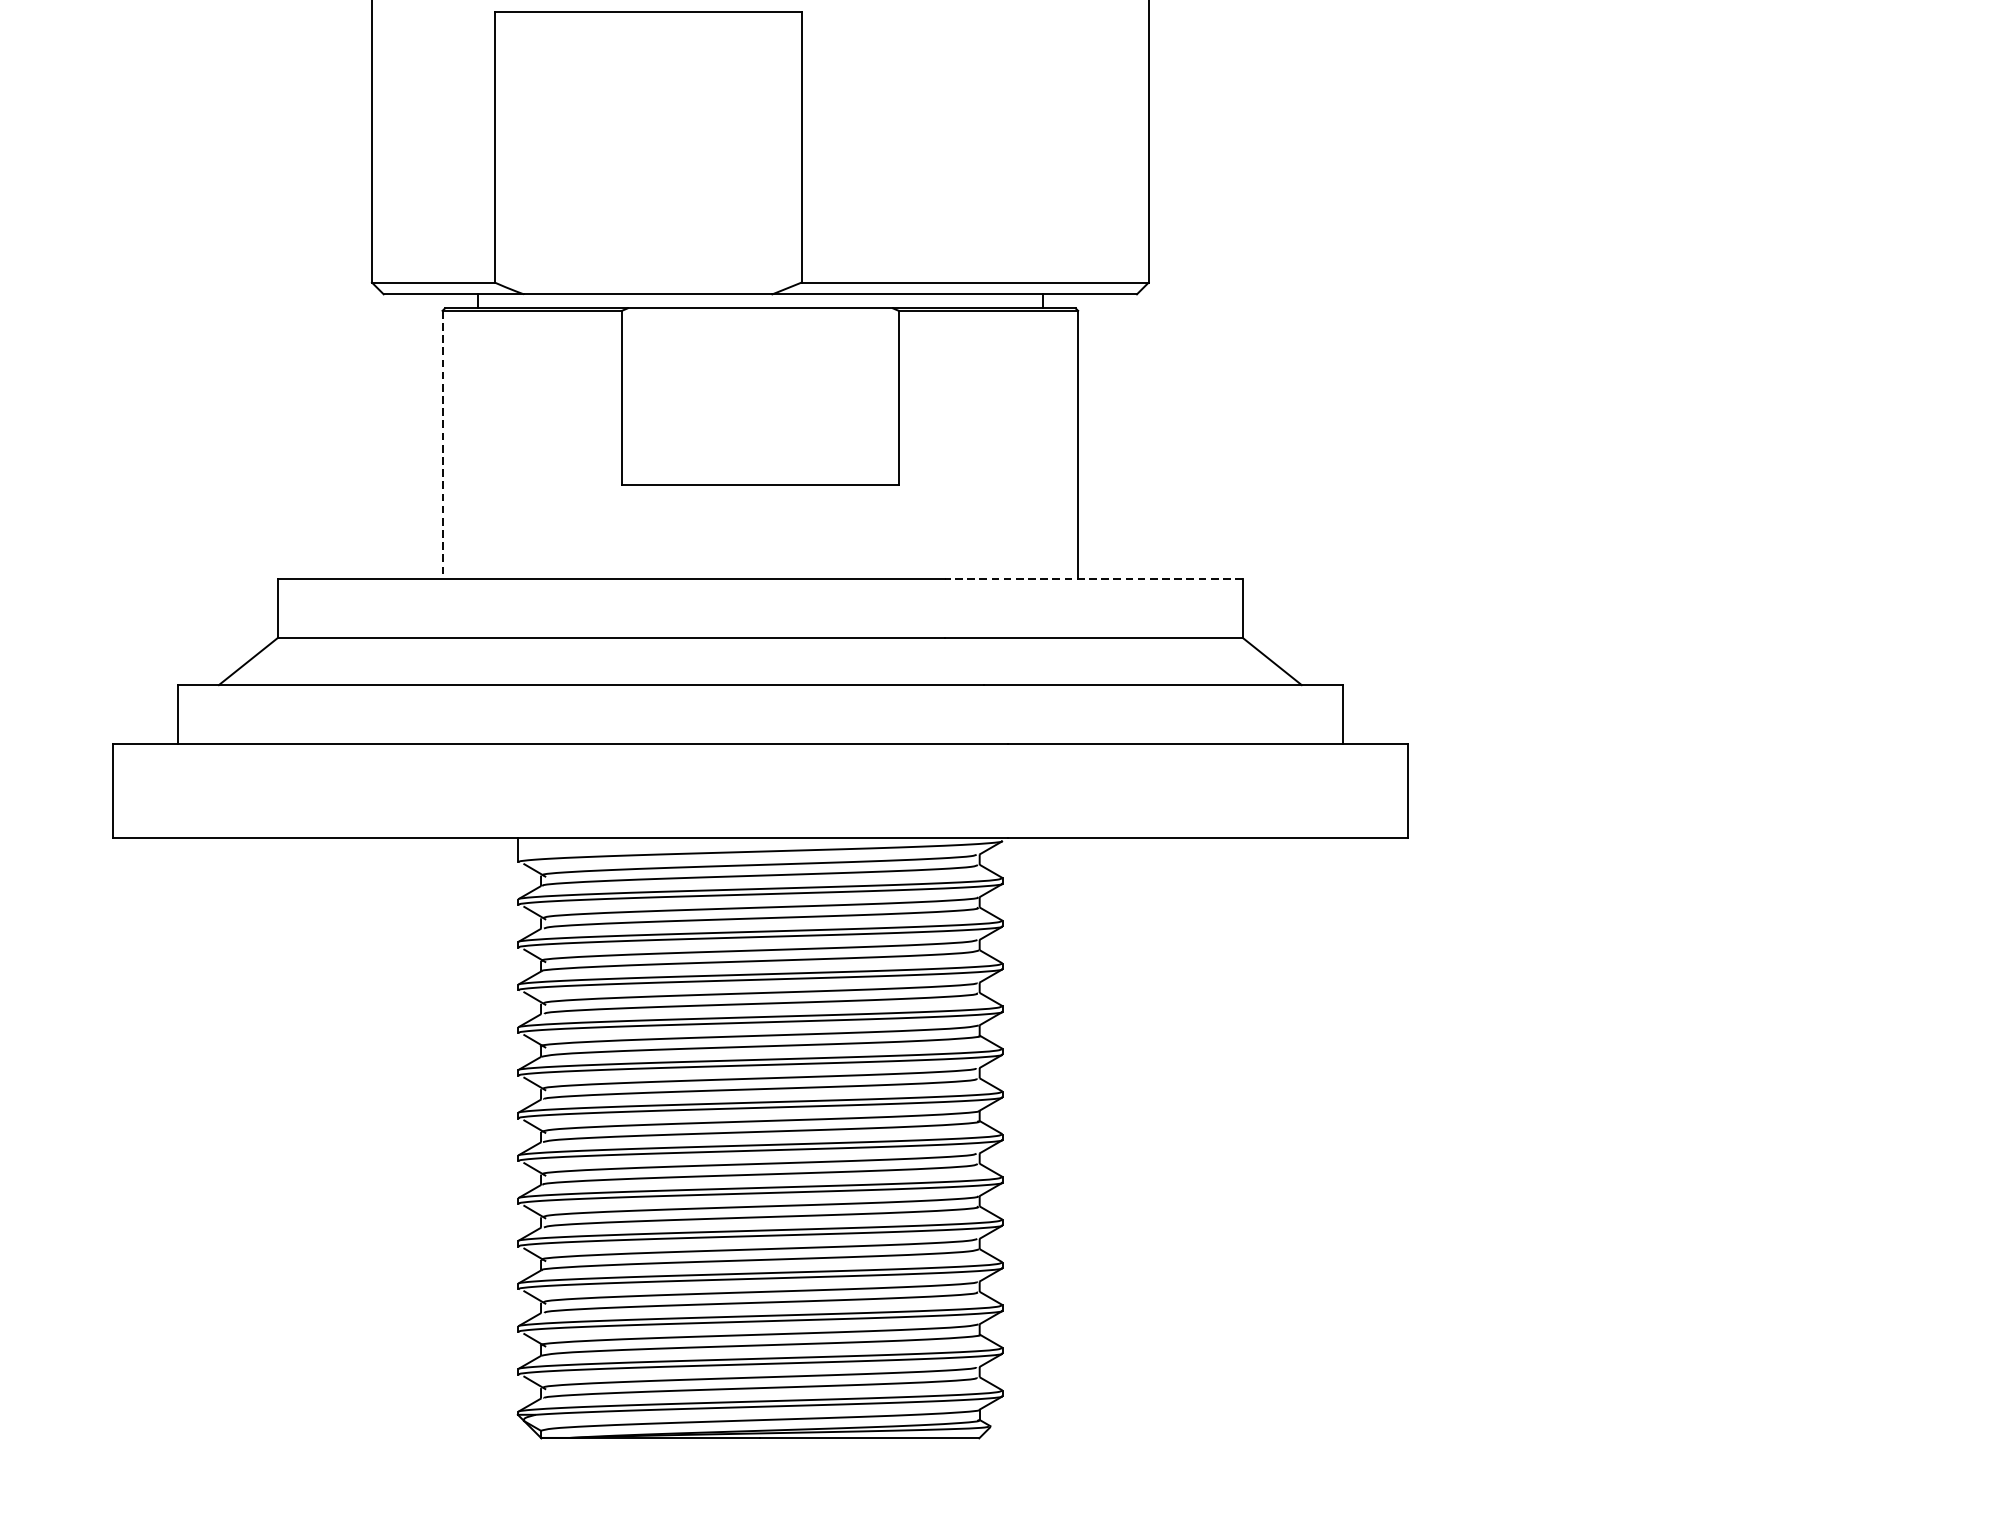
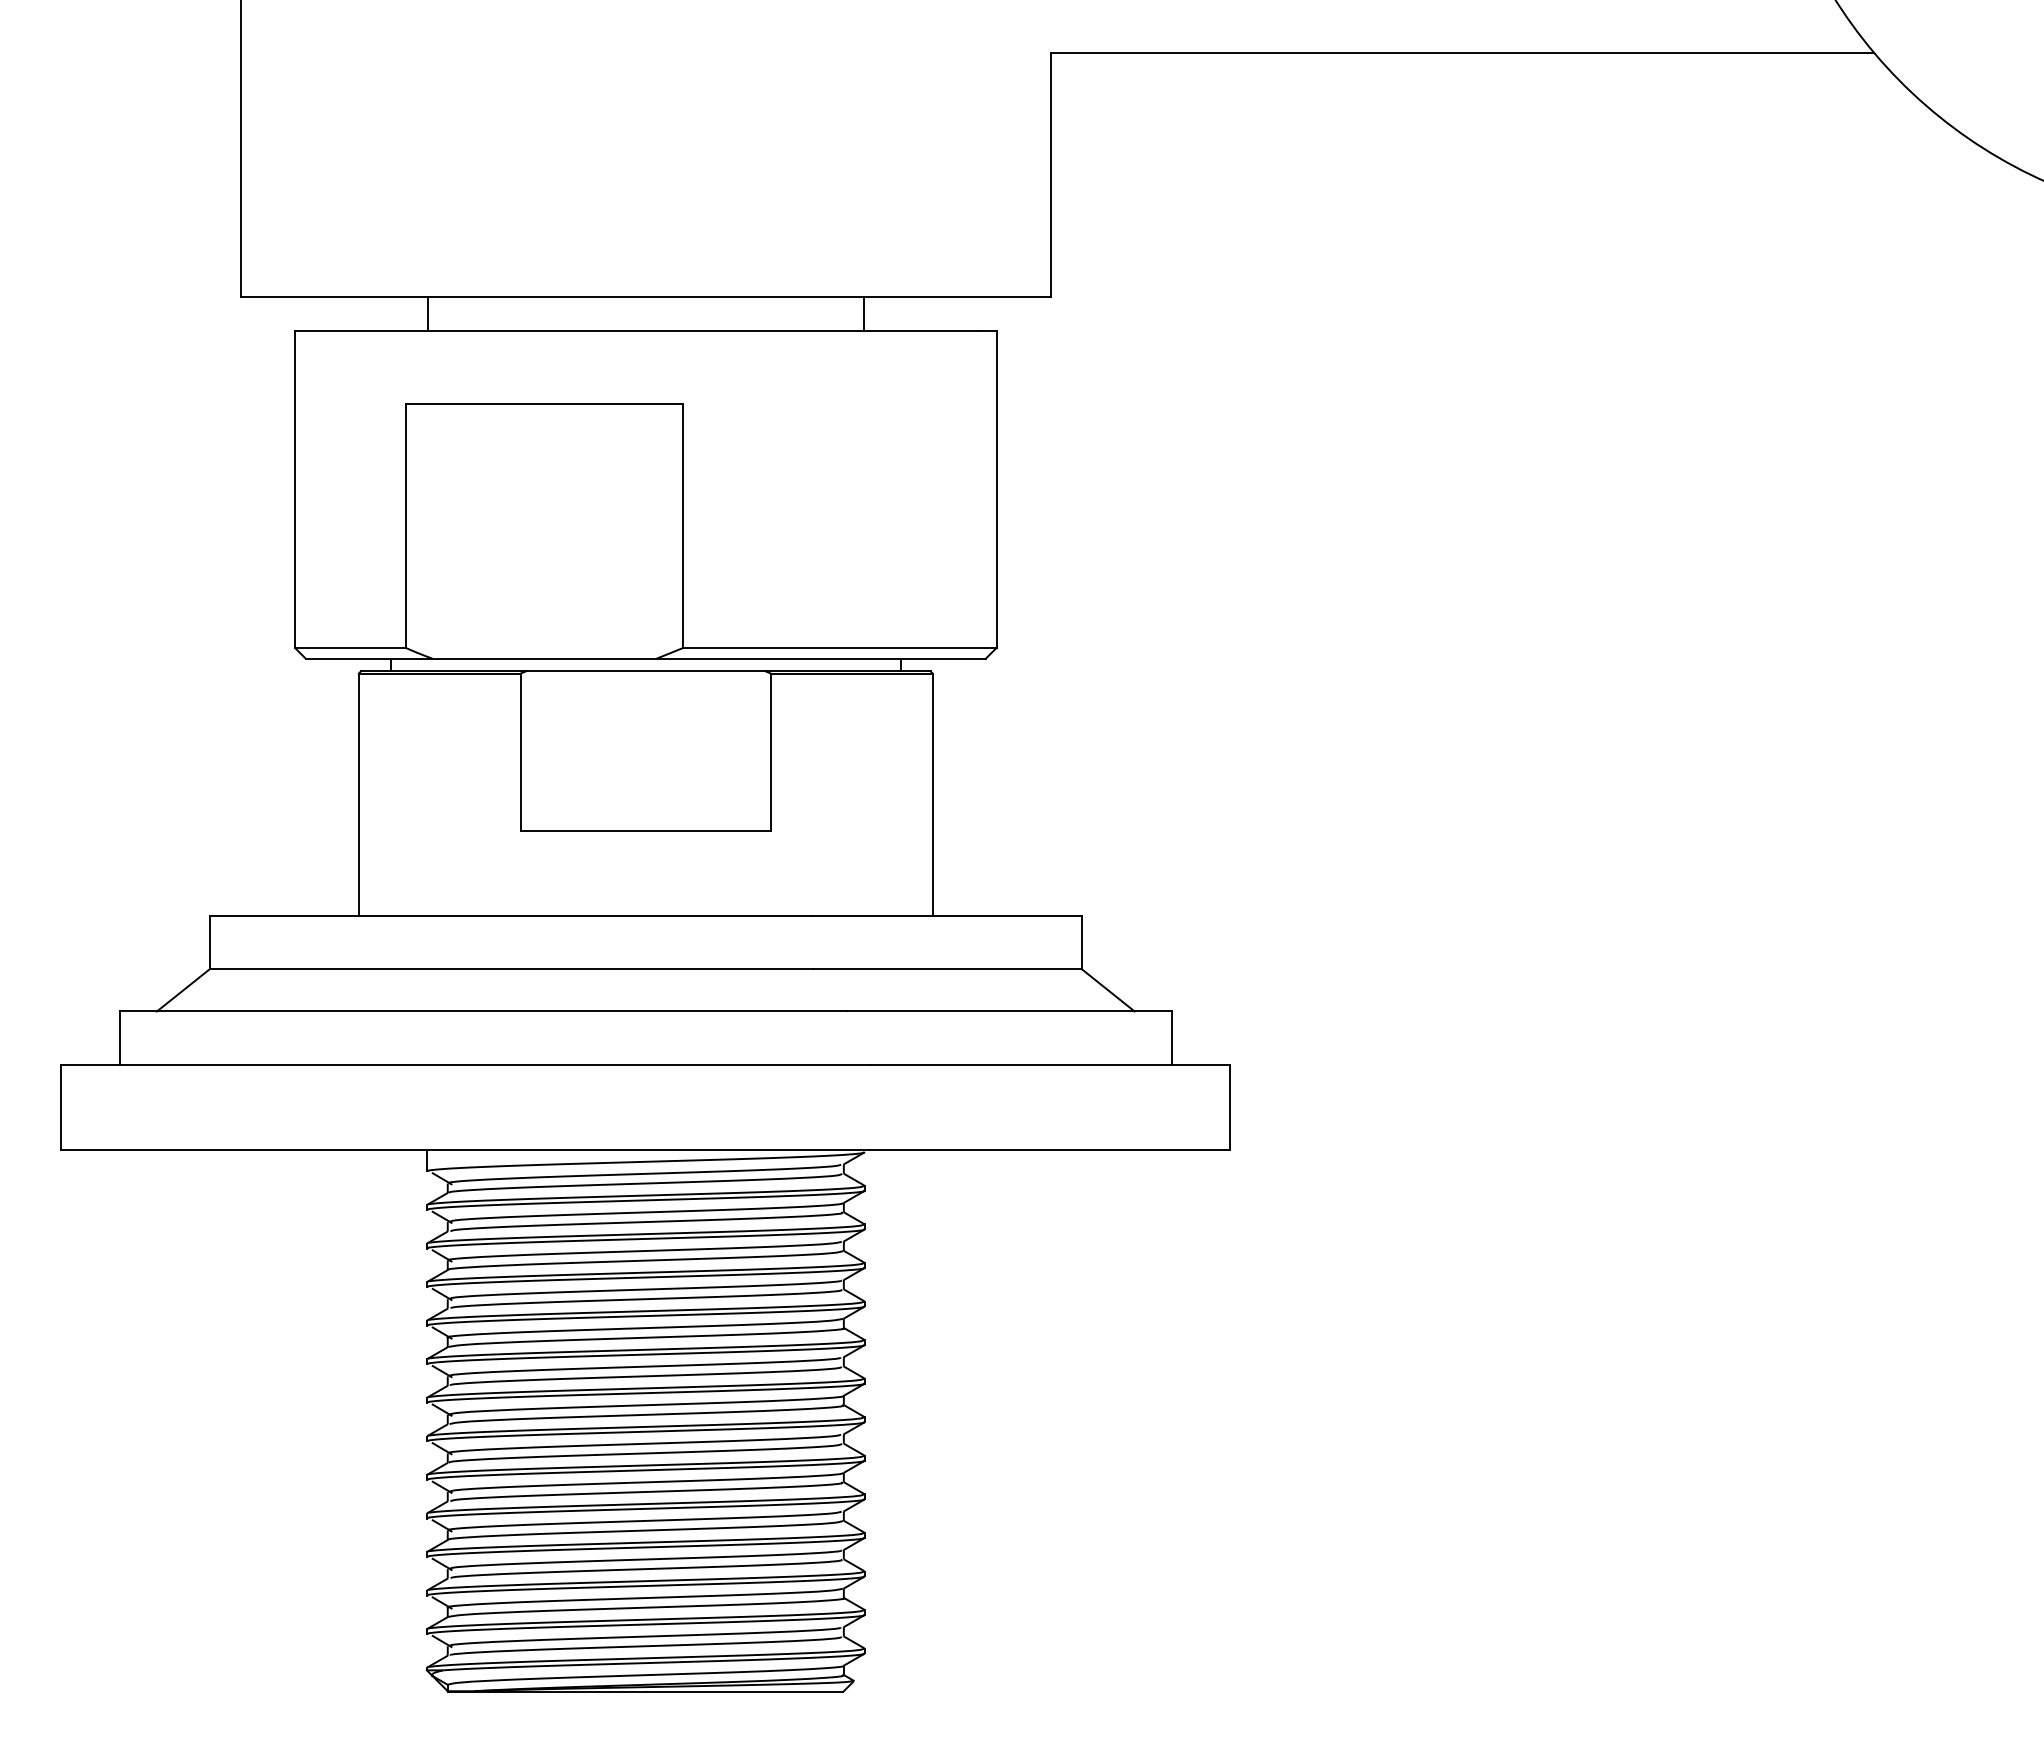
line: (442, 445) -> (358, 795), dashed -> solid
line: (1093, 578) -> (946, 915), dashed -> solid

